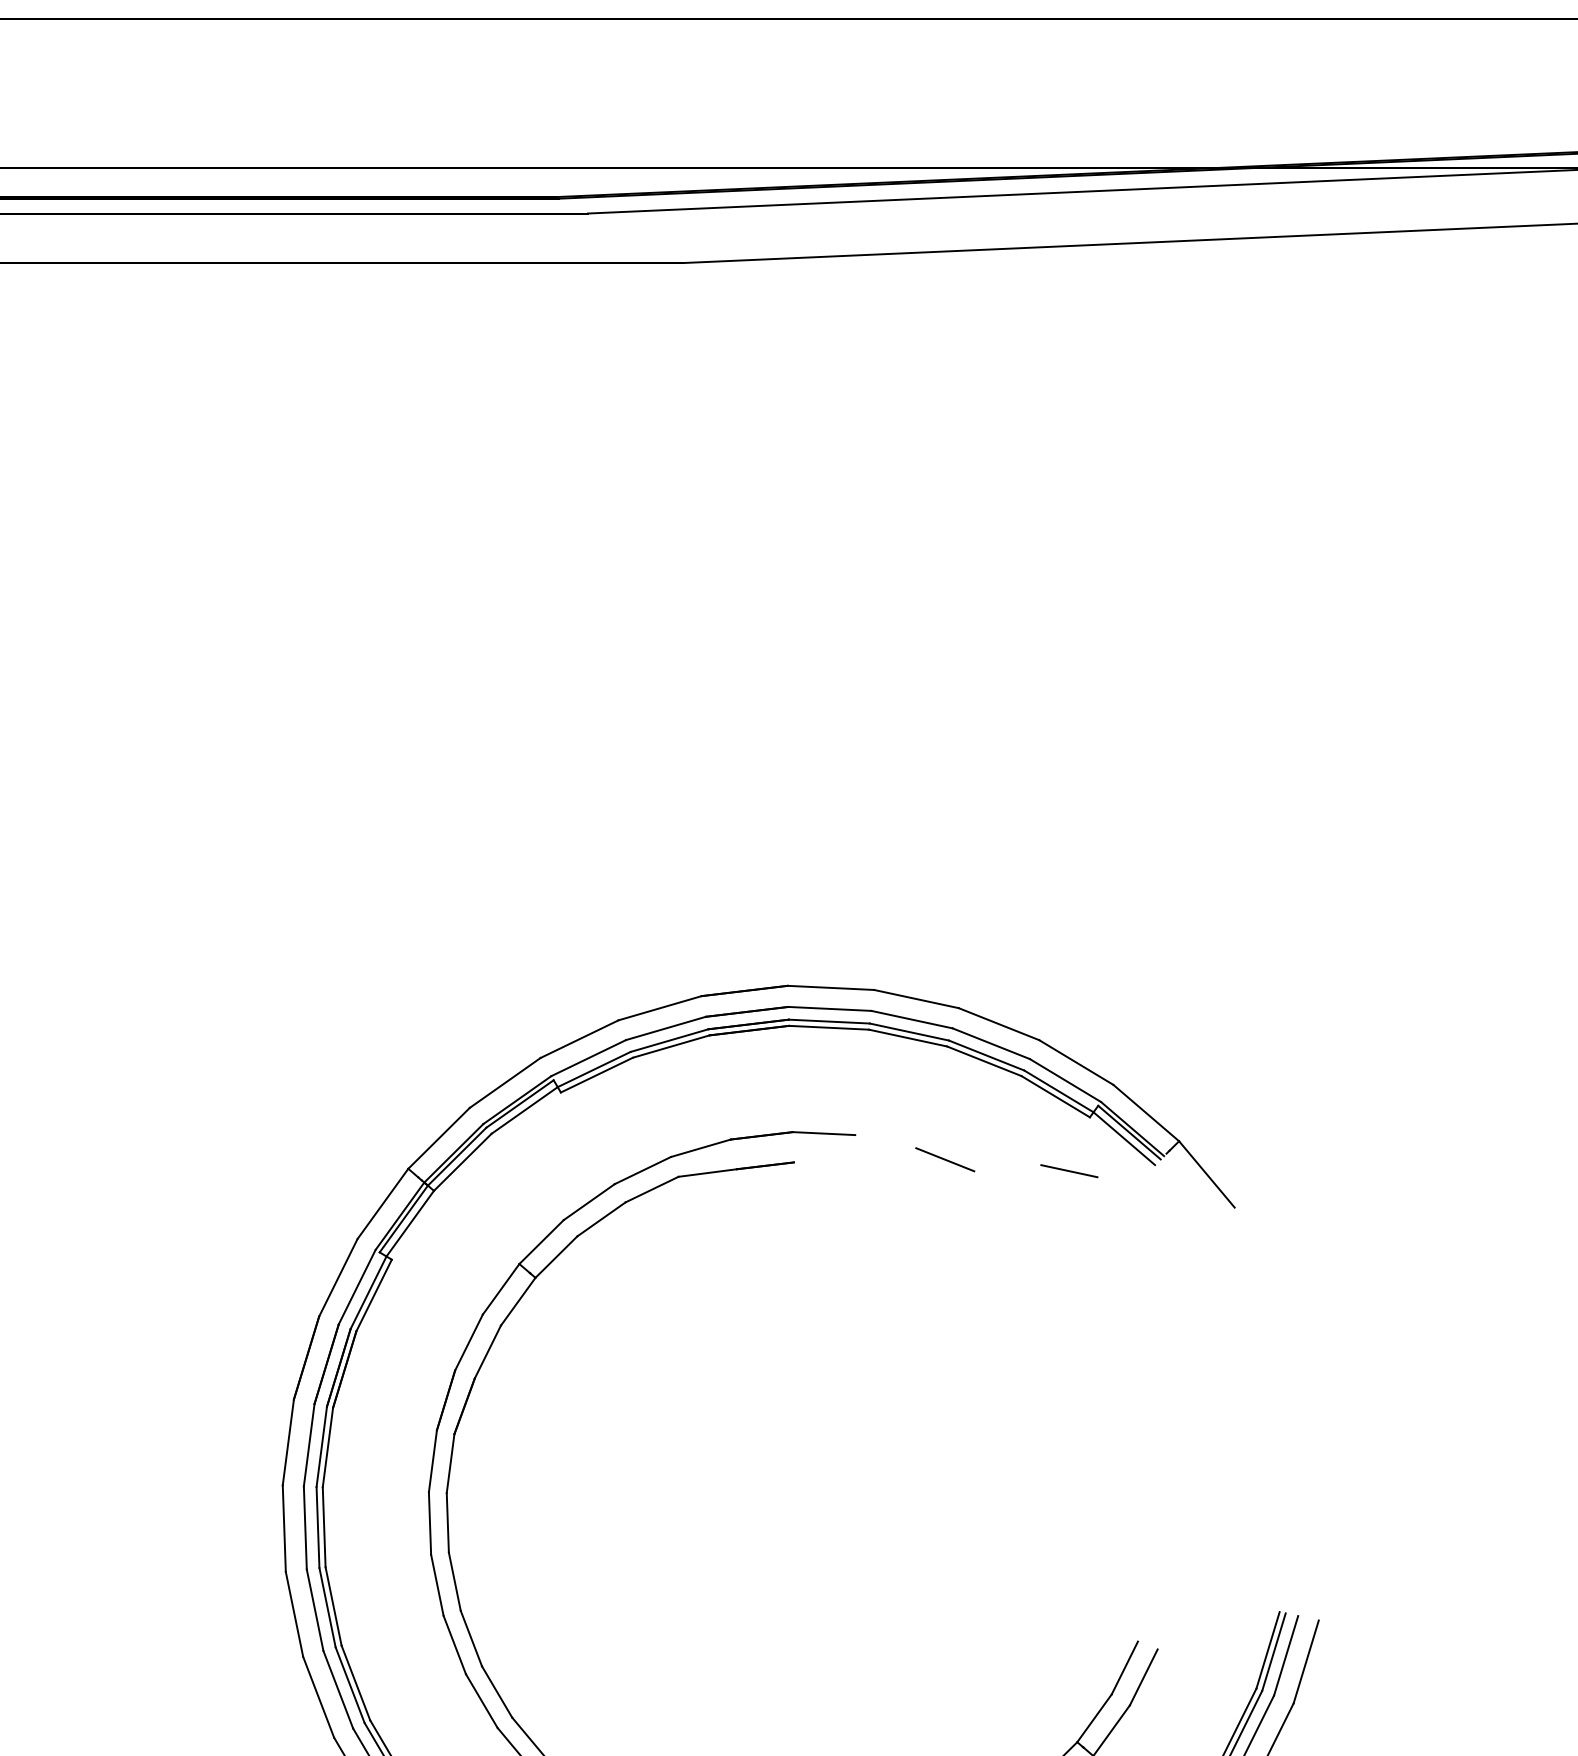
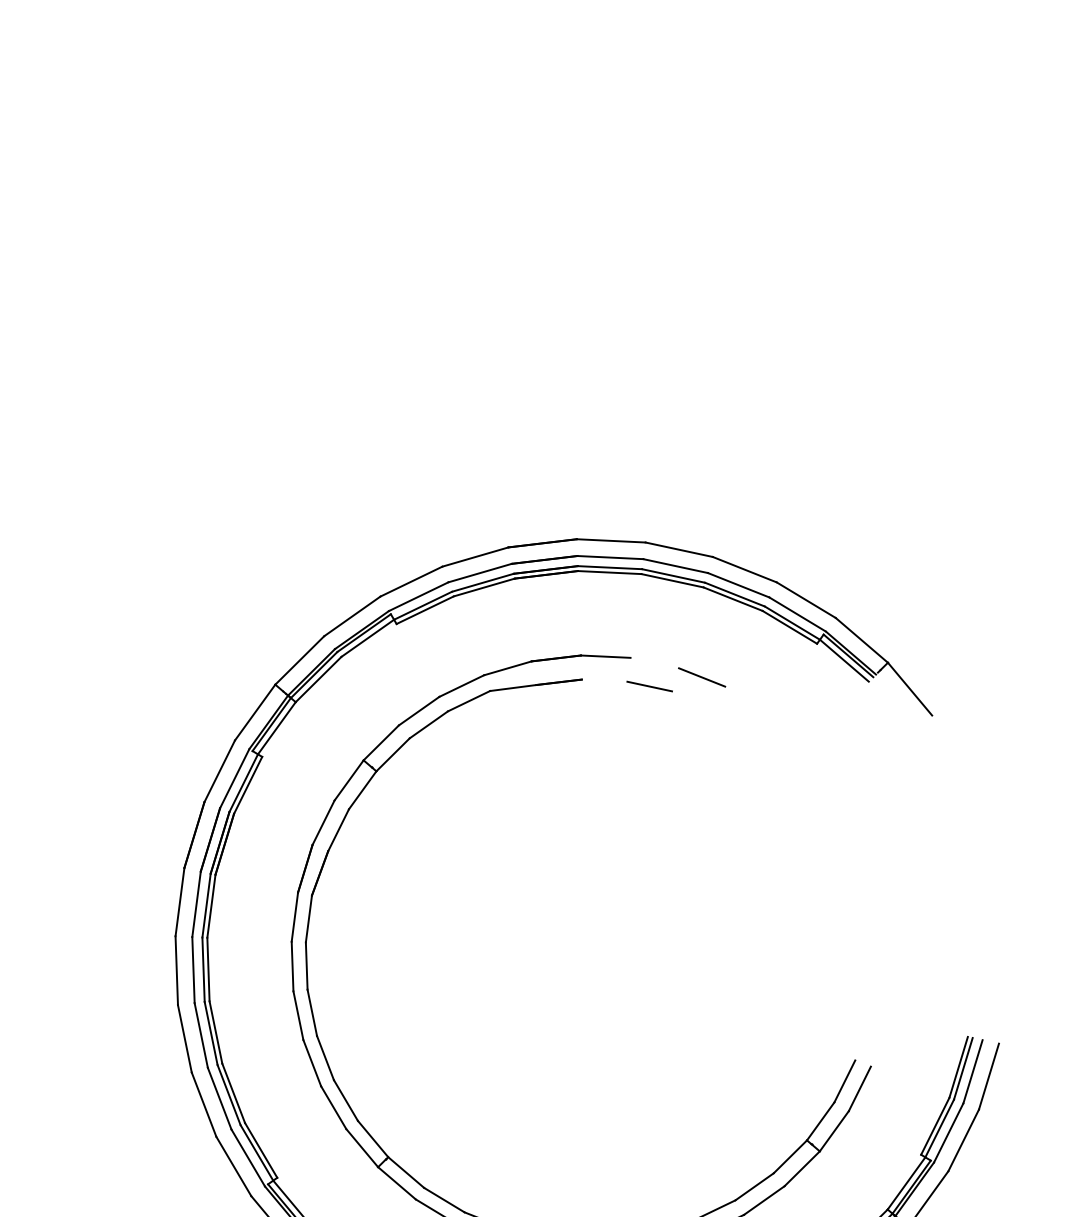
line: (1069, 1171) -> (649, 686), moved

